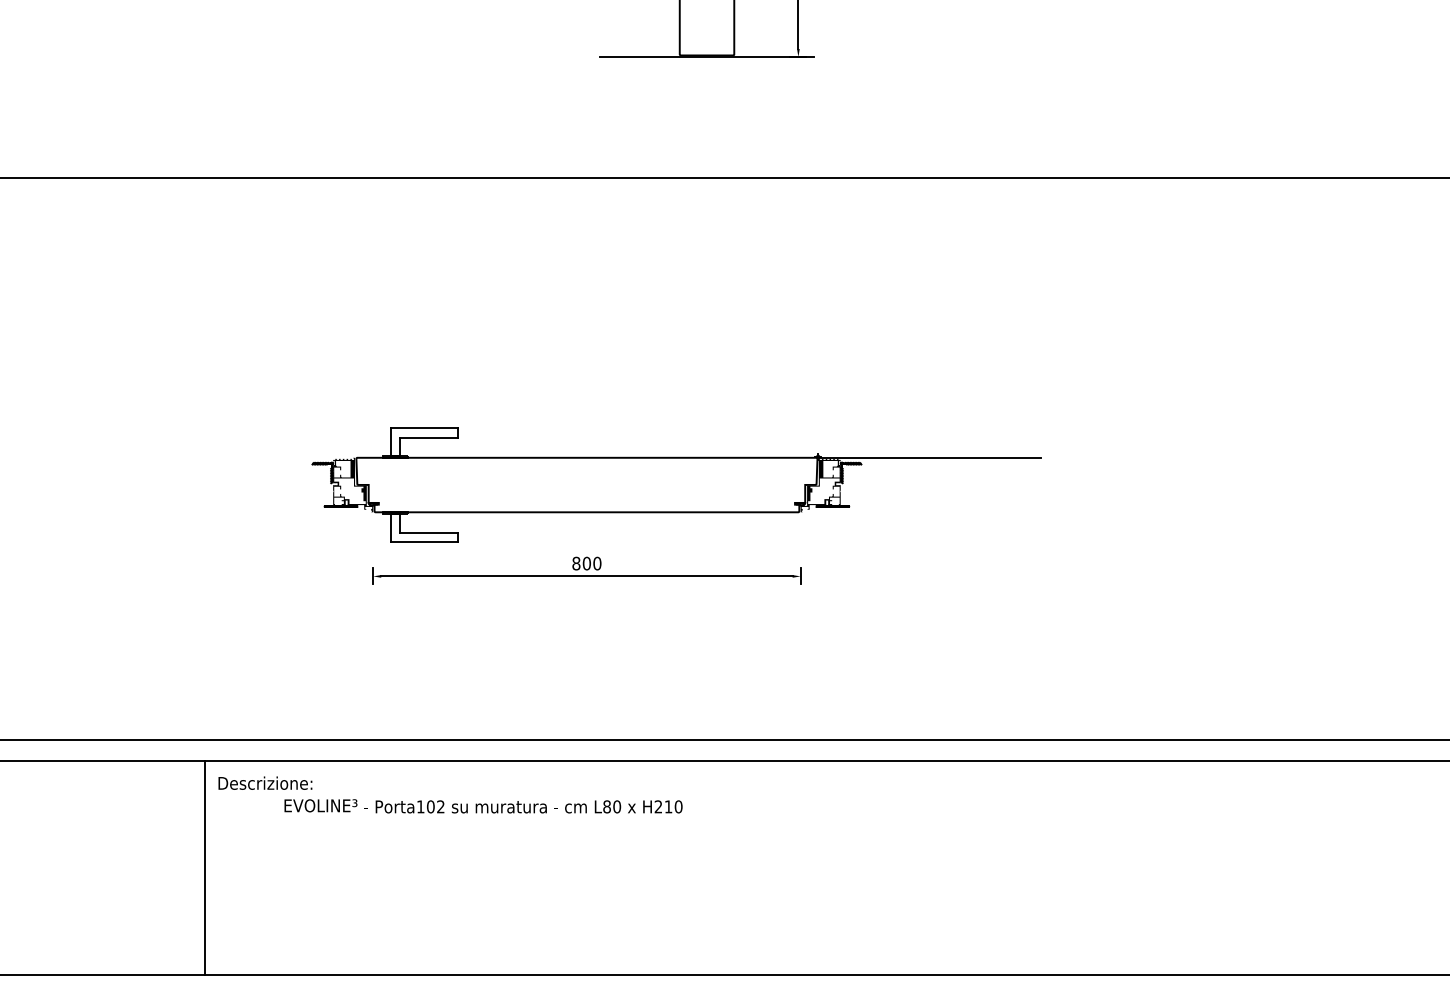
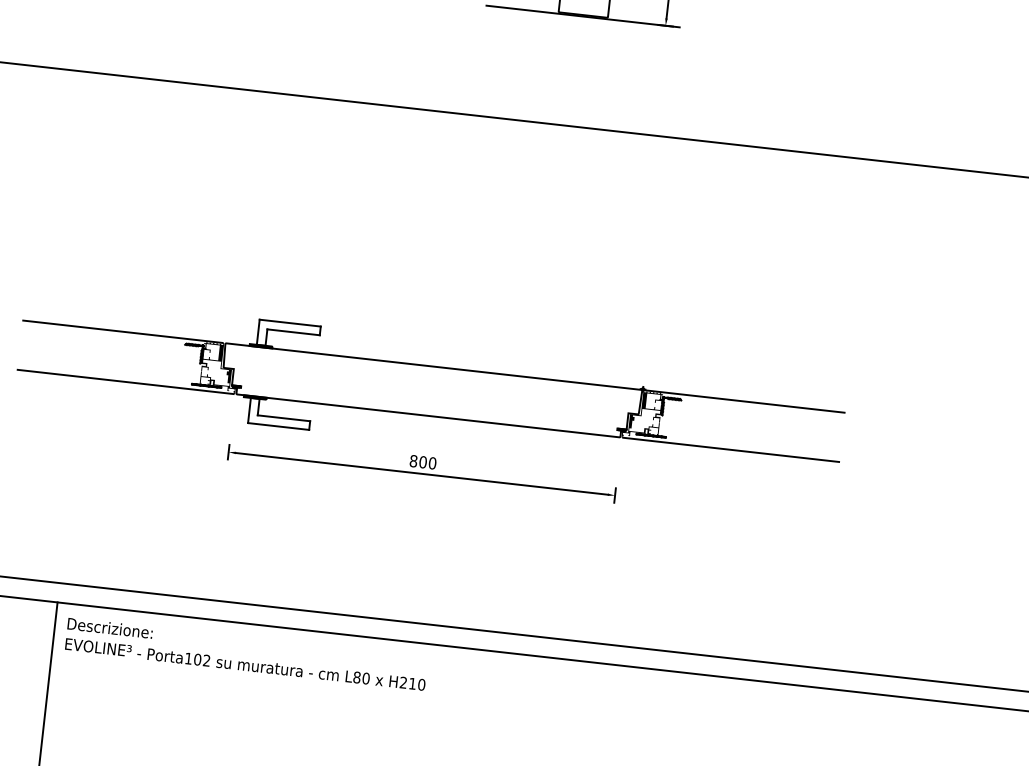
line: (242, 457) -> (122, 331), added
line: (251, 512) -> (125, 382), added
line: (921, 512) -> (730, 450), added
text: (483, 806) -> (245, 664), moved

